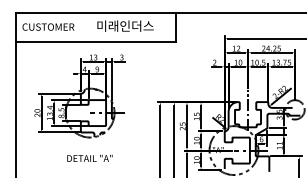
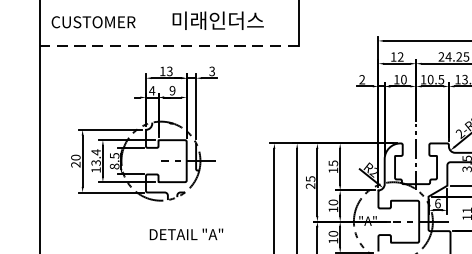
line: (95, 41) -> (169, 45), solid -> dashed
text: (89, 157) -> (185, 232), moved

